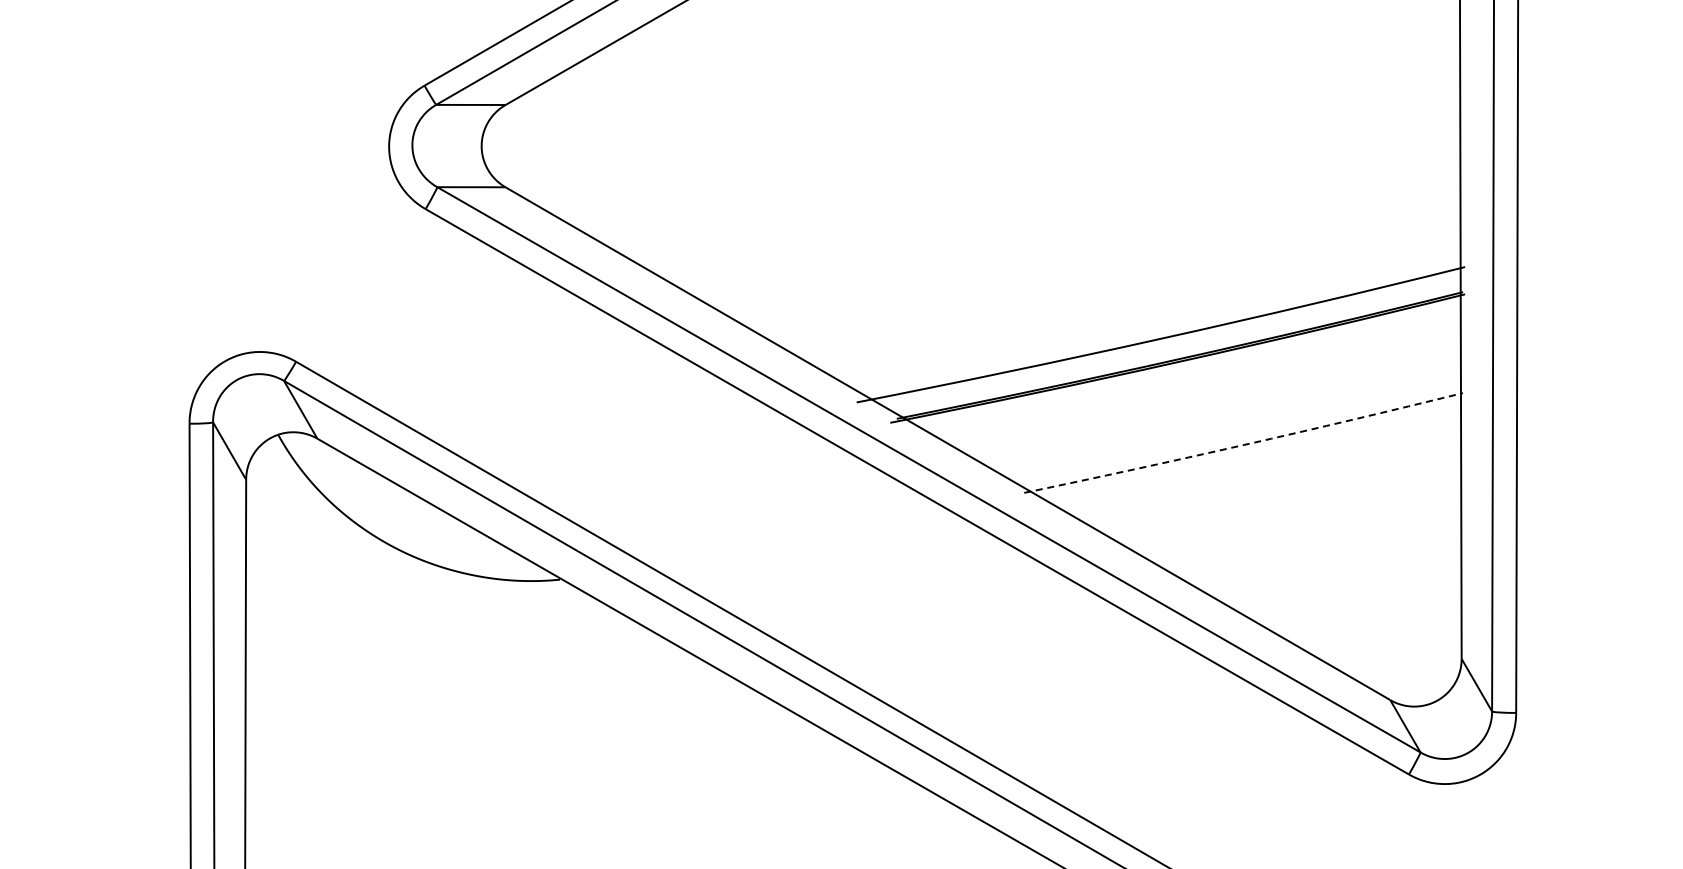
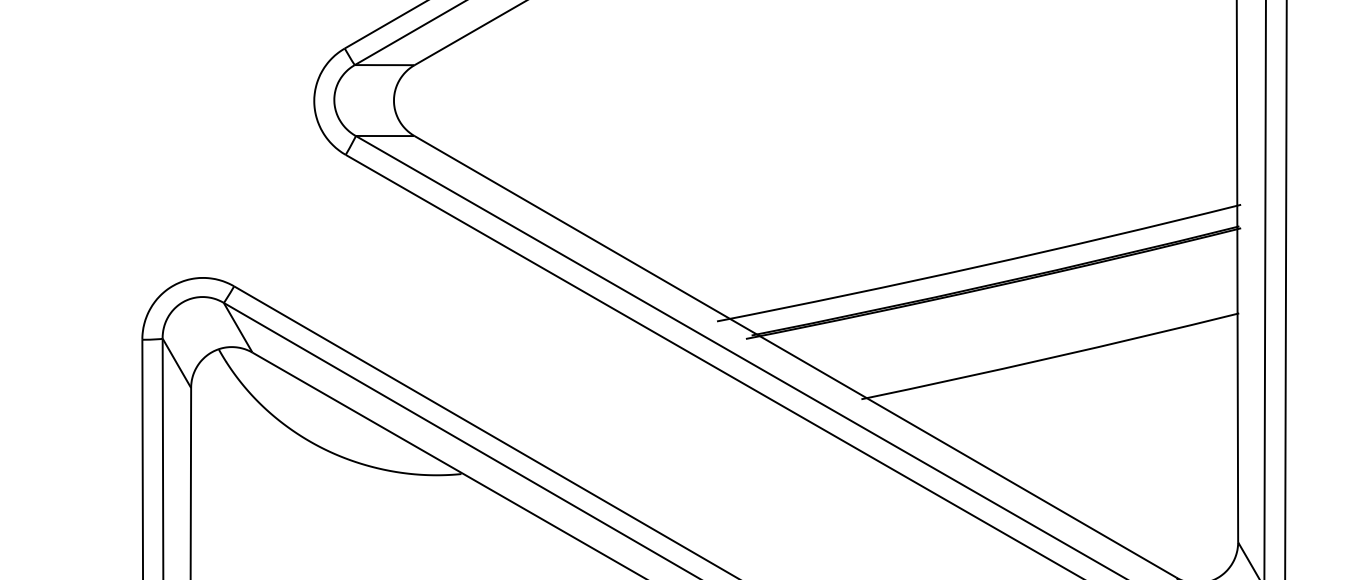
arc: (1244, 445) -> (1051, 358), dashed -> solid

